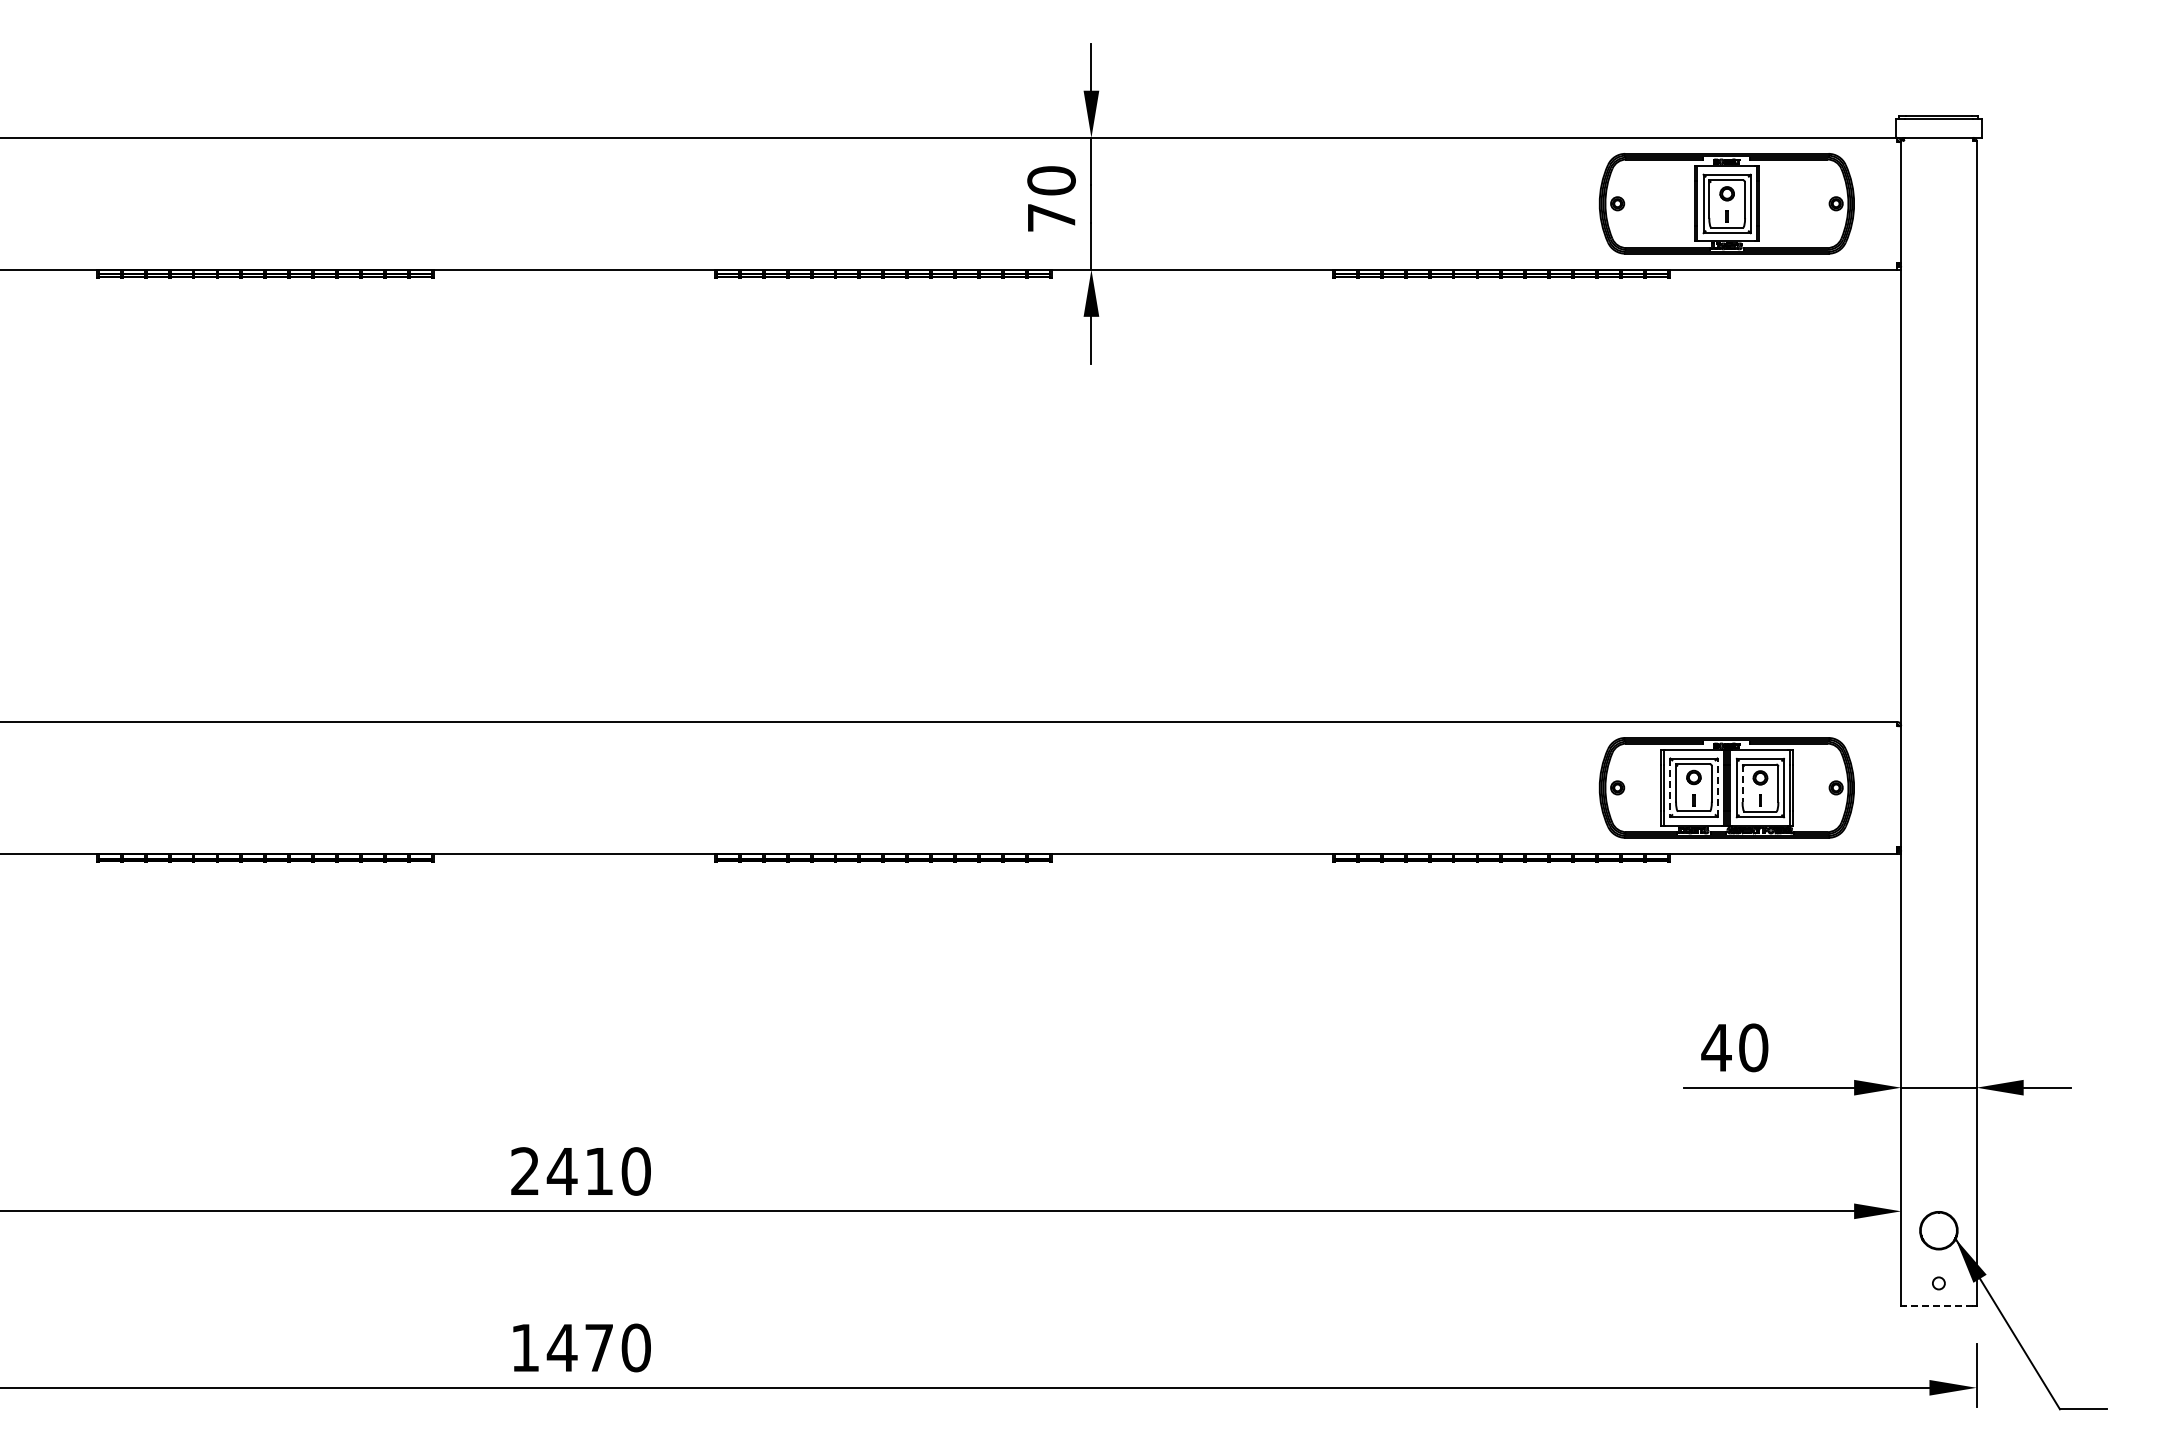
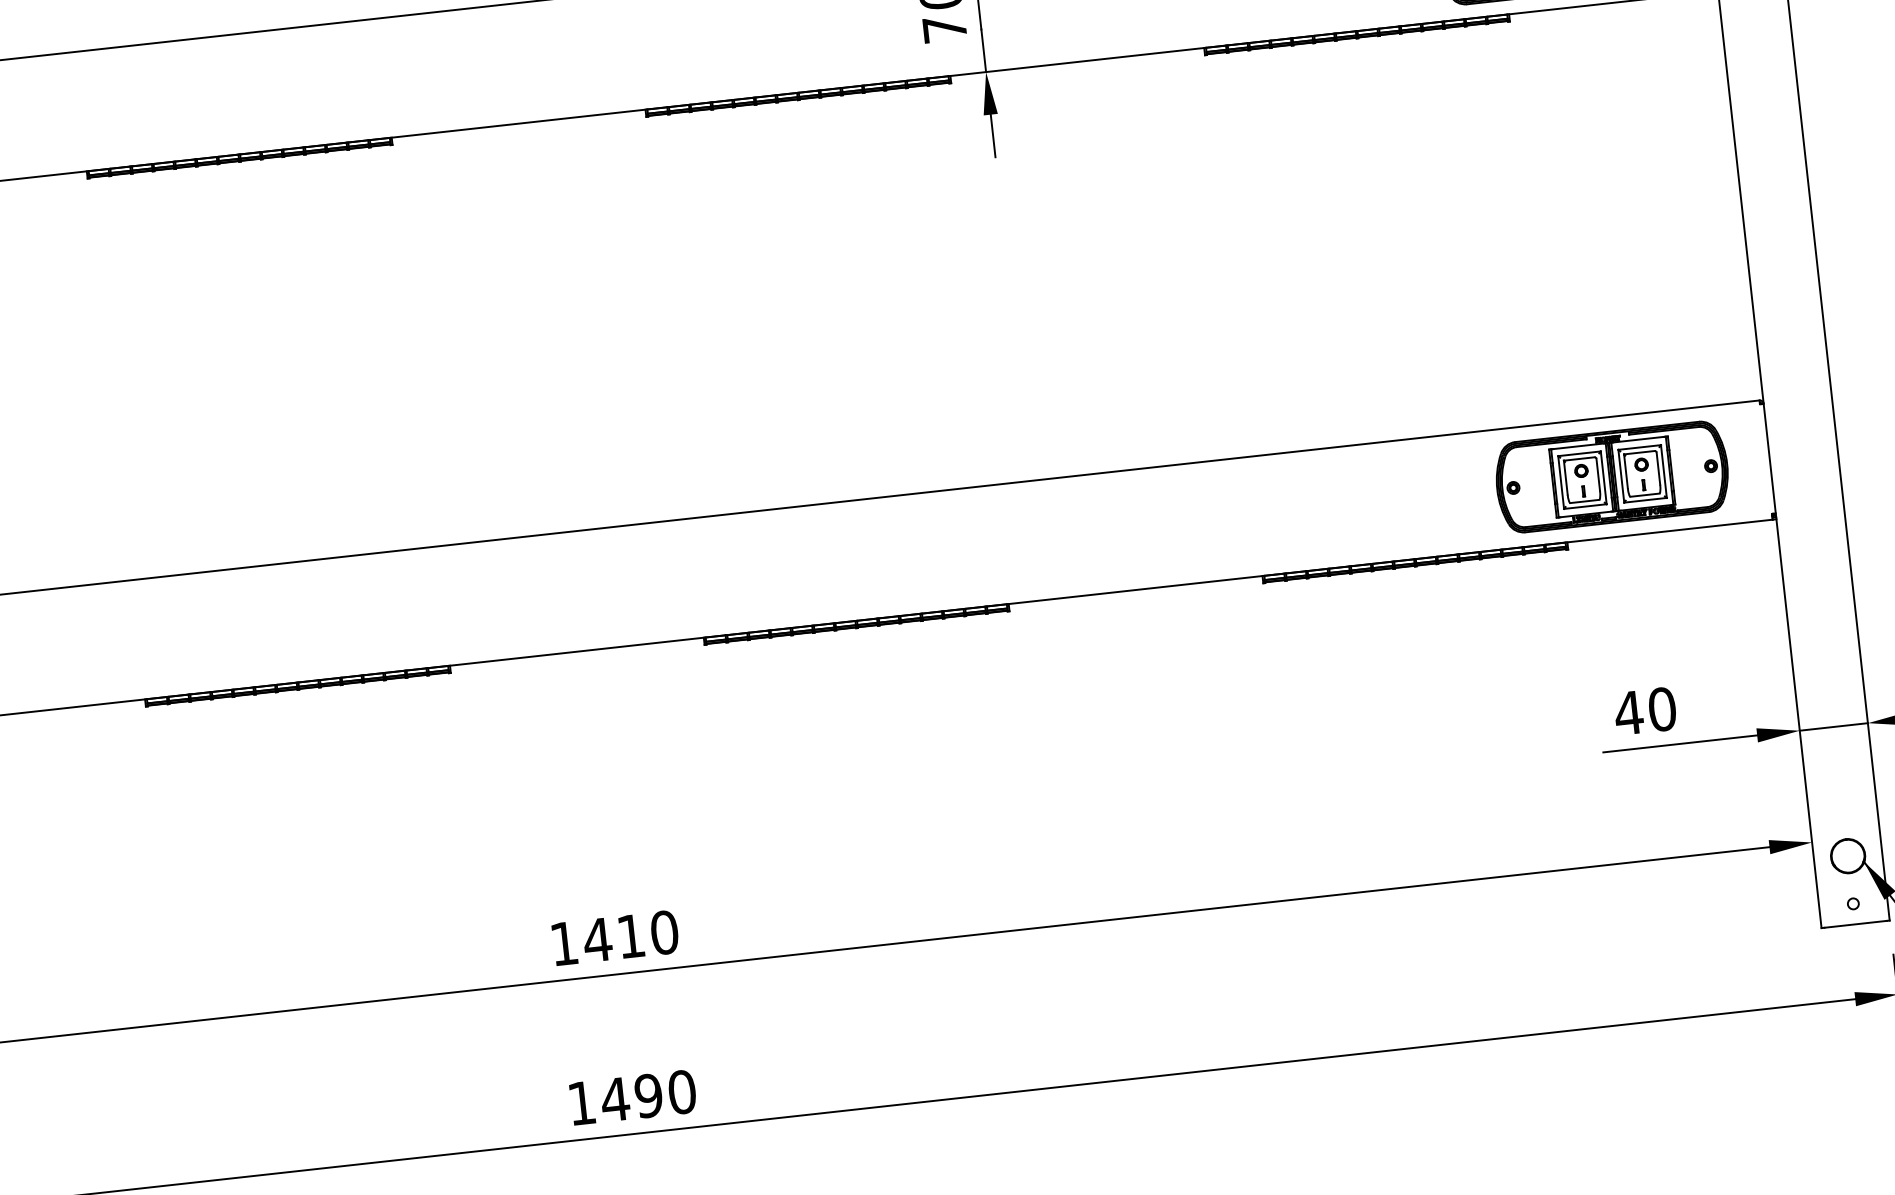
line: (1742, 783) -> (1625, 471), dashed -> solid
line: (1717, 787) -> (1603, 477), dashed -> solid
line: (1670, 788) -> (1561, 483), dashed -> solid
text: (524, 1170) -> (563, 942), 2410 -> 1410
line: (1938, 1306) -> (1855, 924), dashed -> solid
text: (598, 1347) -> (648, 1095), 1470 -> 1490

